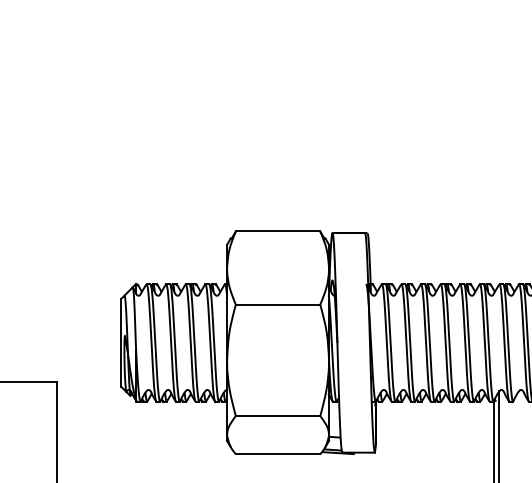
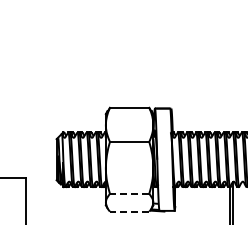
line: (277, 415) -> (129, 193), solid -> dashed
line: (277, 453) -> (129, 211), solid -> dashed

